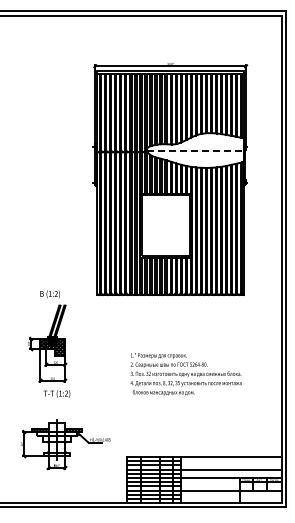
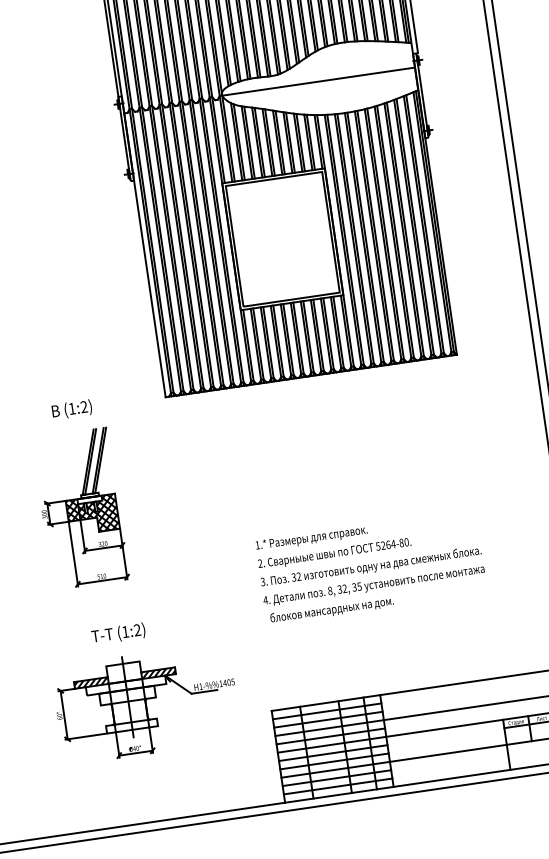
line: (195, 150) -> (319, 81), dashed -> solid
text: (185, 374) -> (370, 567), moved
text: (56, 393) -> (117, 632), moved

